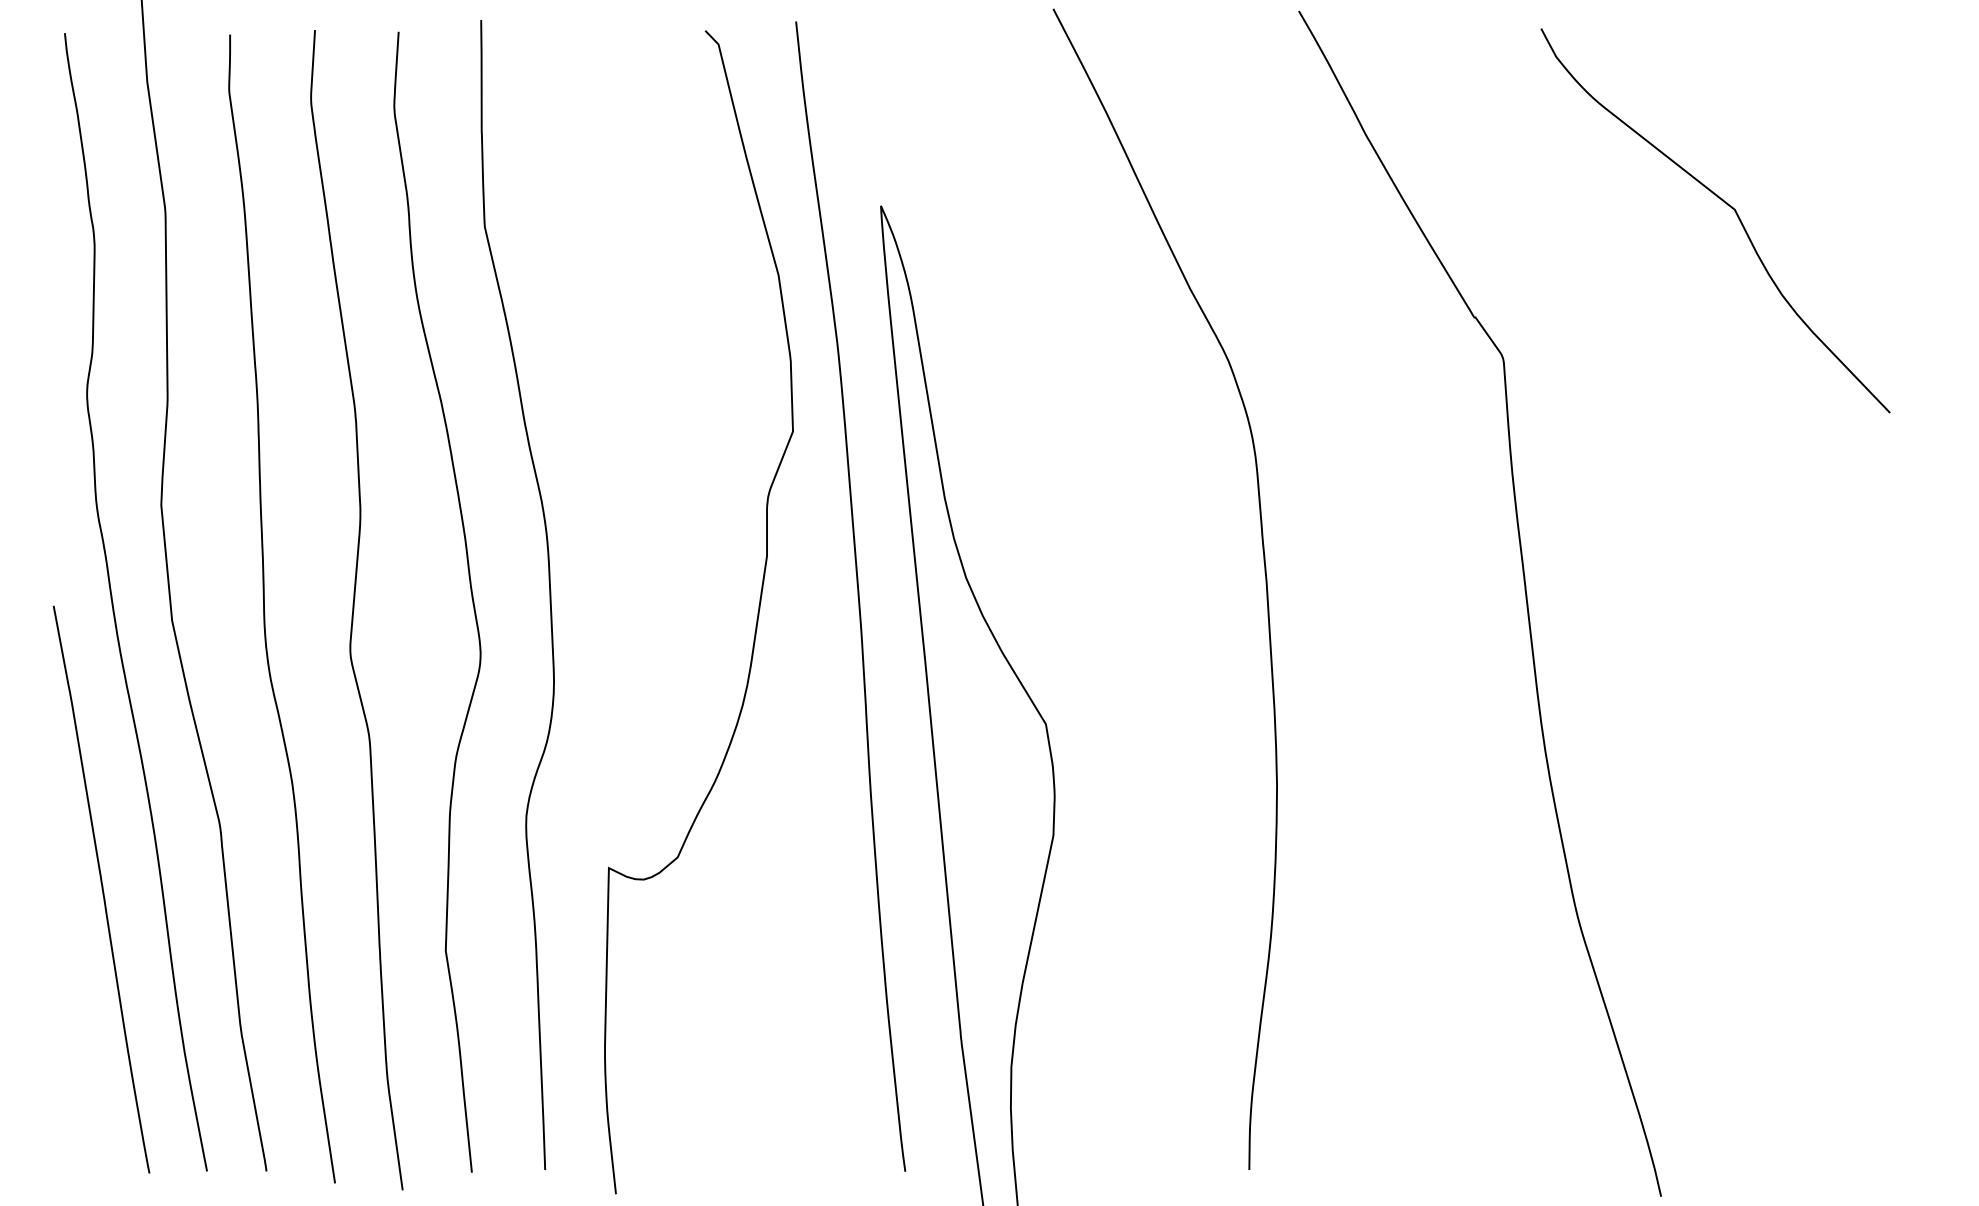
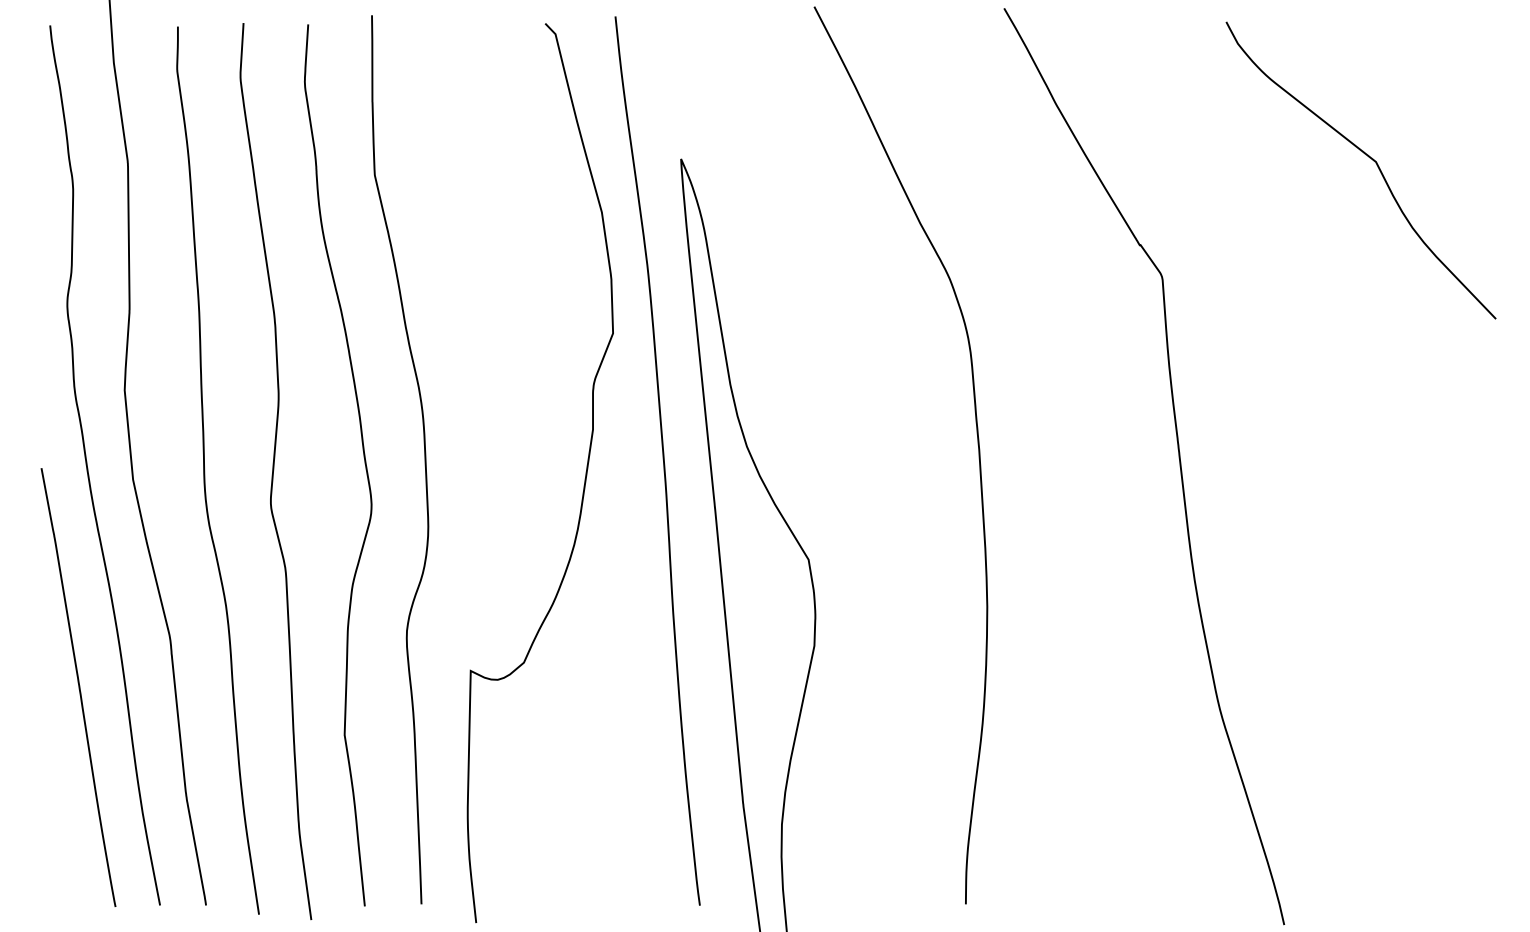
curve: (1727, 205) -> (1370, 158), moved

